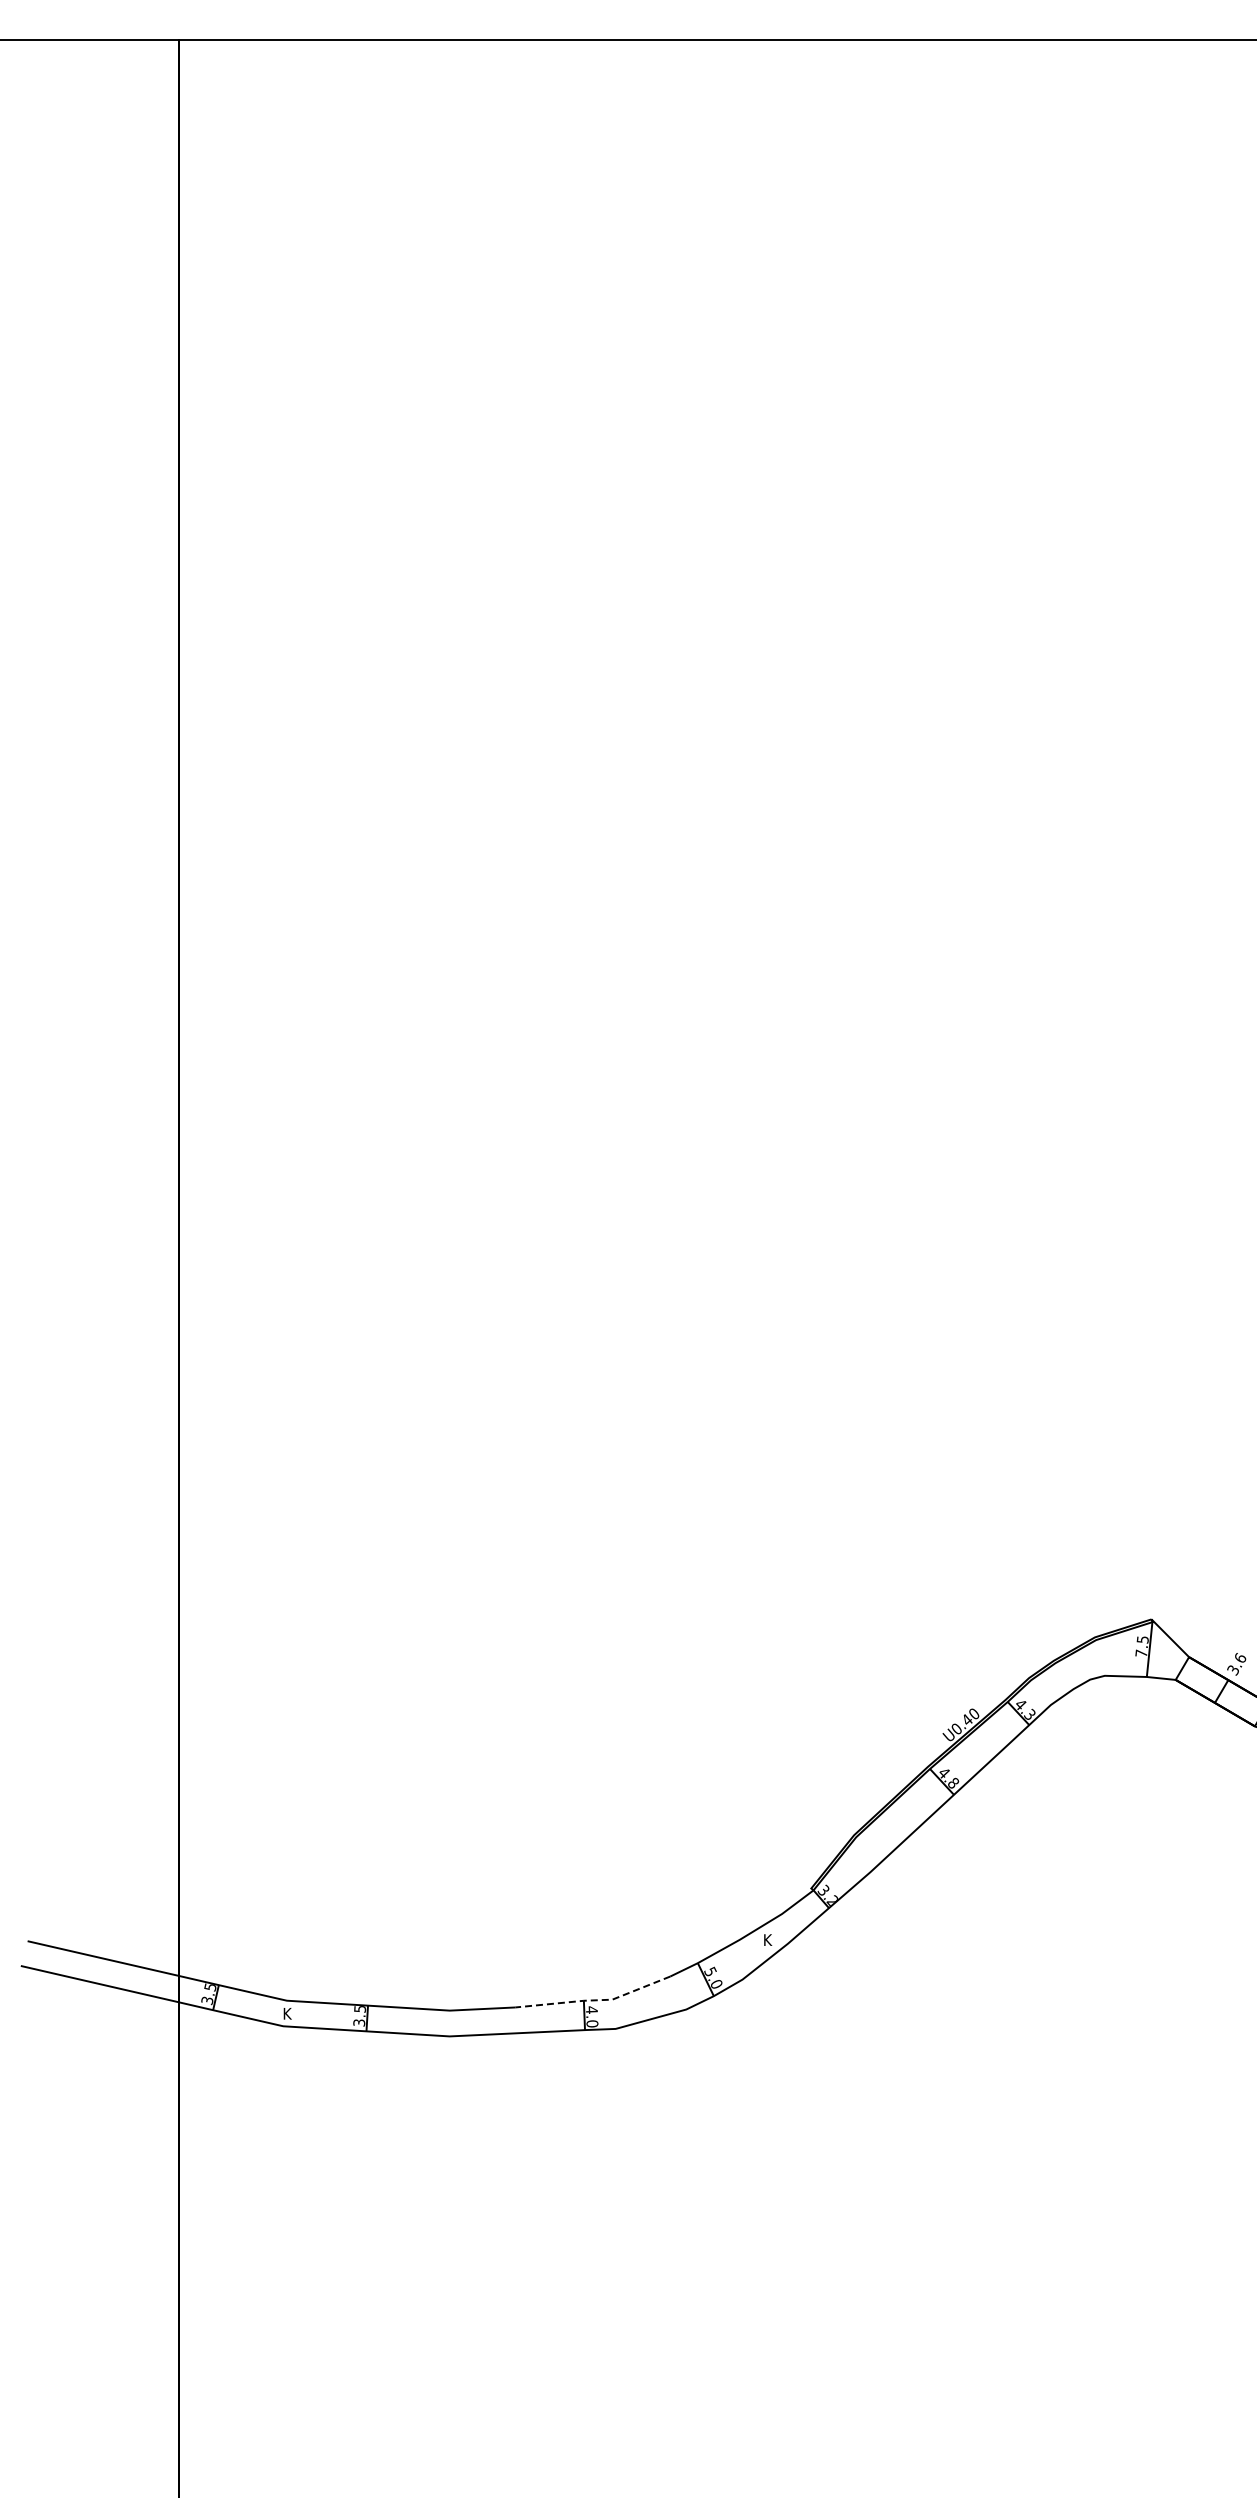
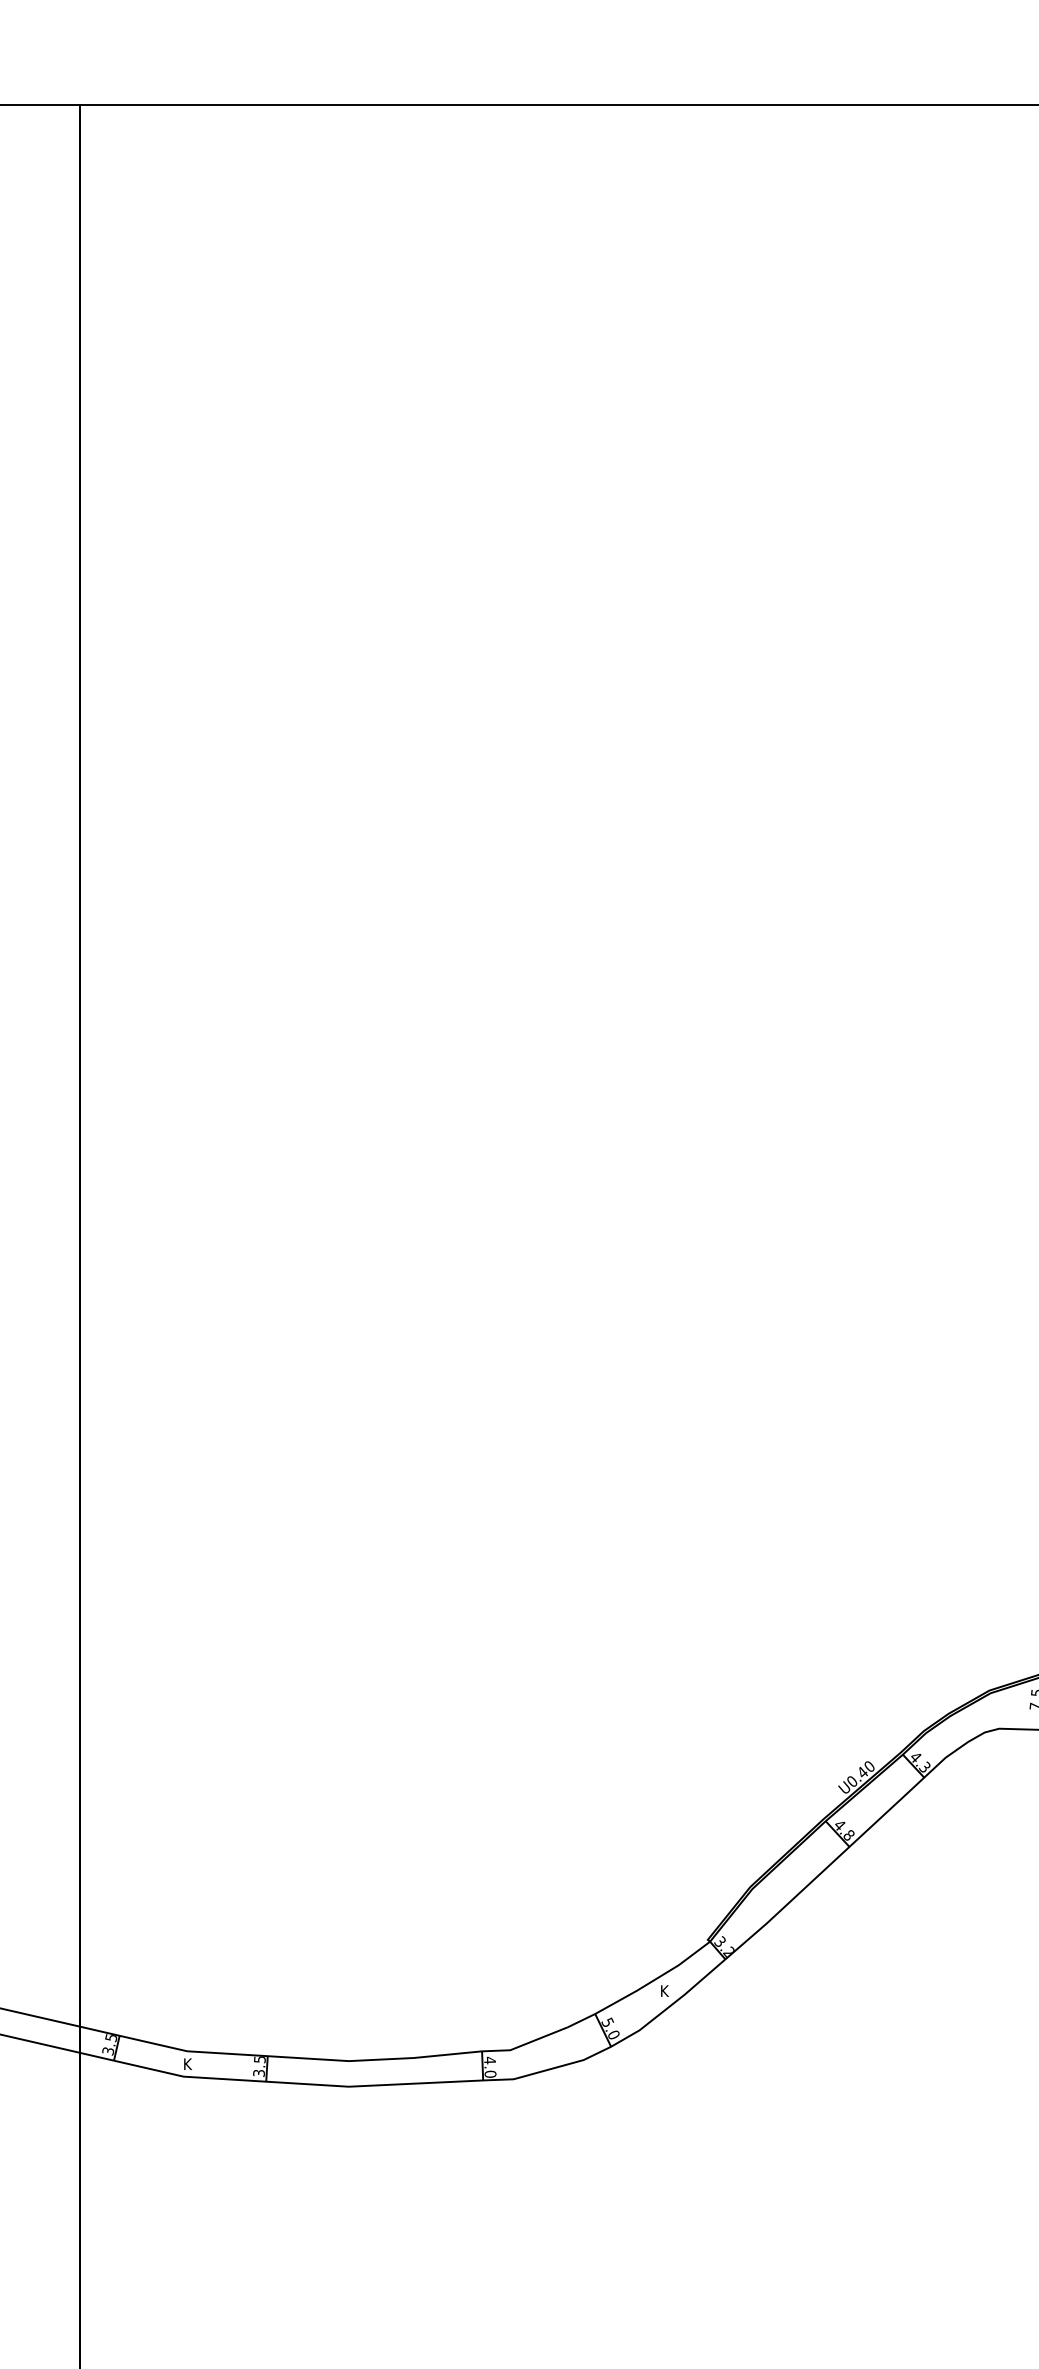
line: (594, 2000) -> (492, 2051), dashed -> solid

